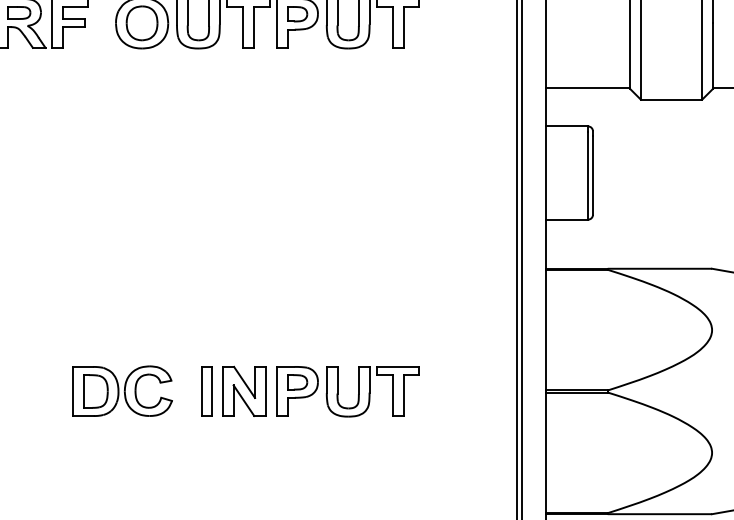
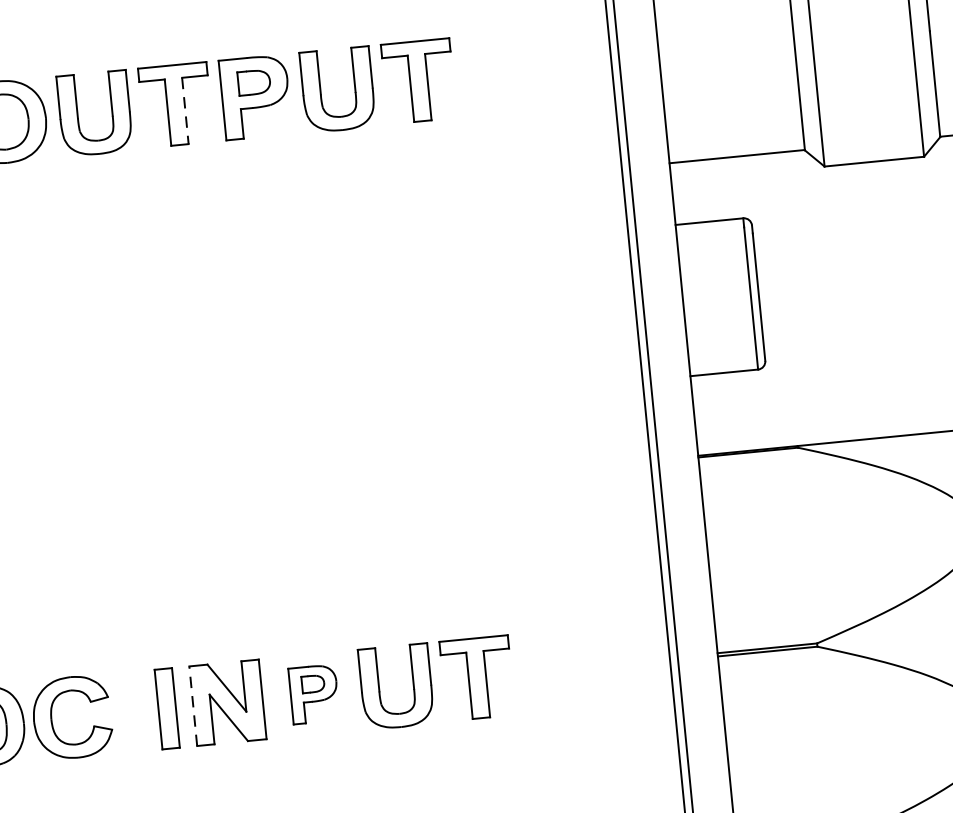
line: (253, 27) -> (184, 111), solid -> dashed
line: (222, 391) -> (192, 706), solid -> dashed
part: (297, 391) -> (314, 694), size x0.7

